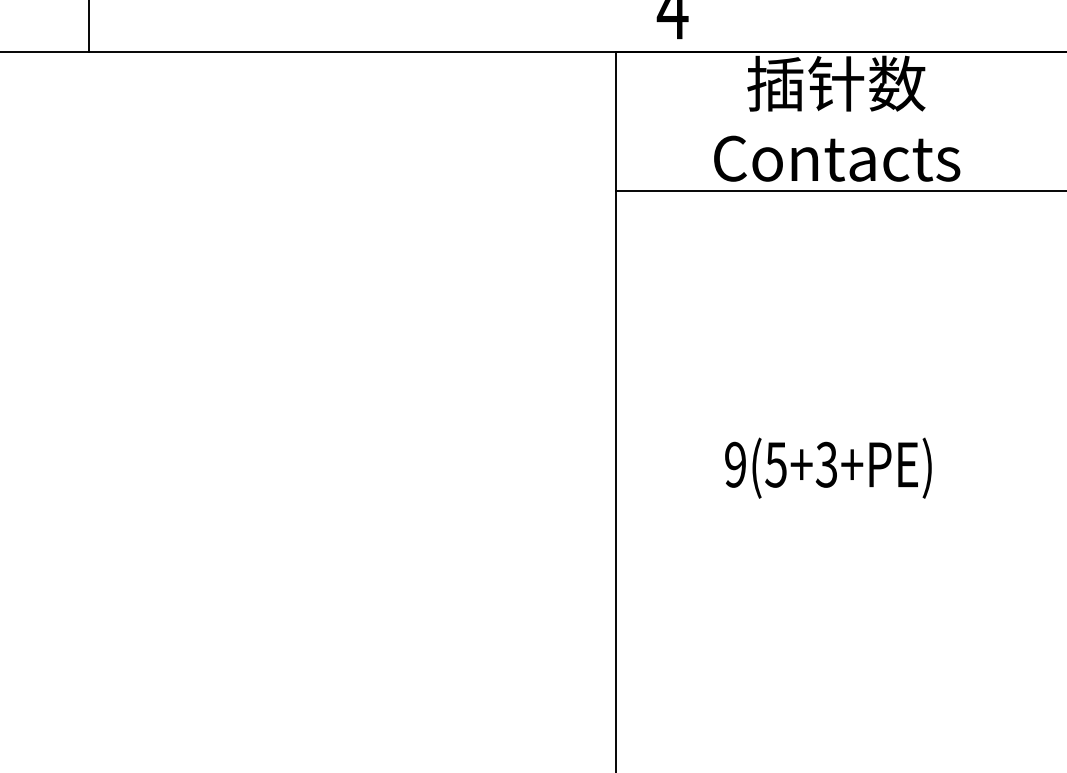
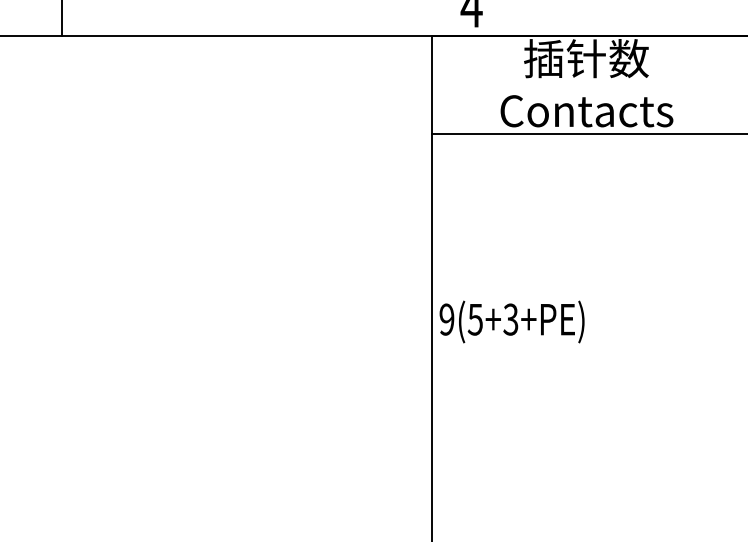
text: (828, 467) -> (512, 321), moved

